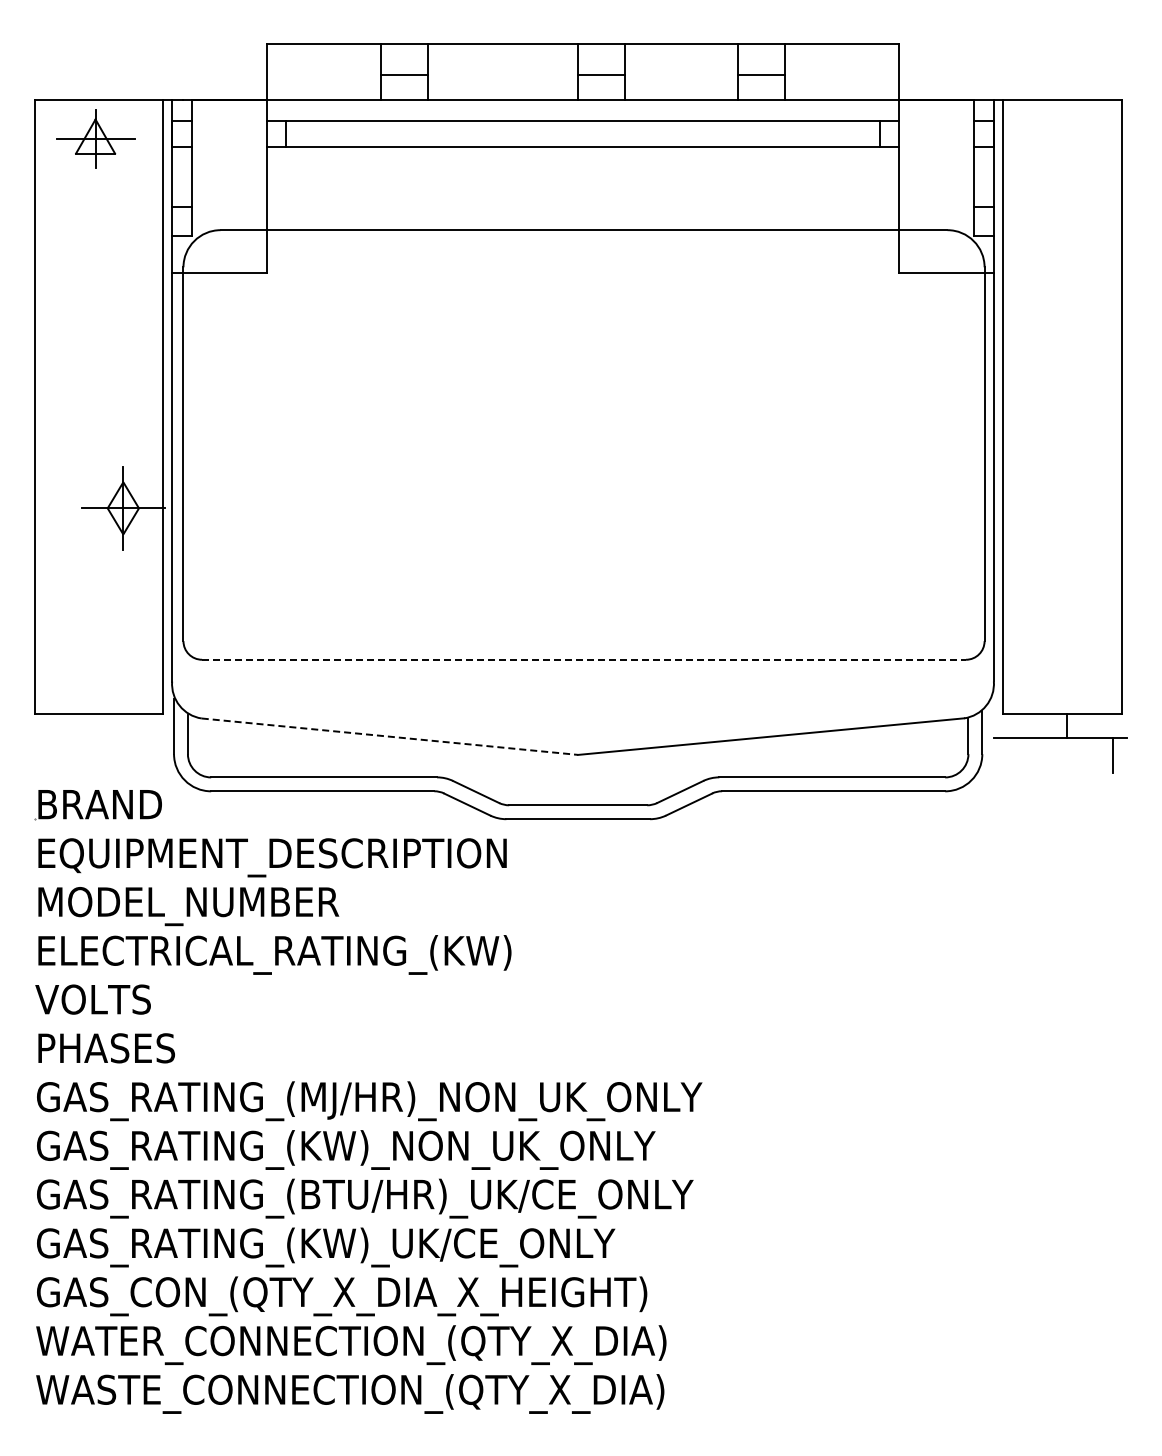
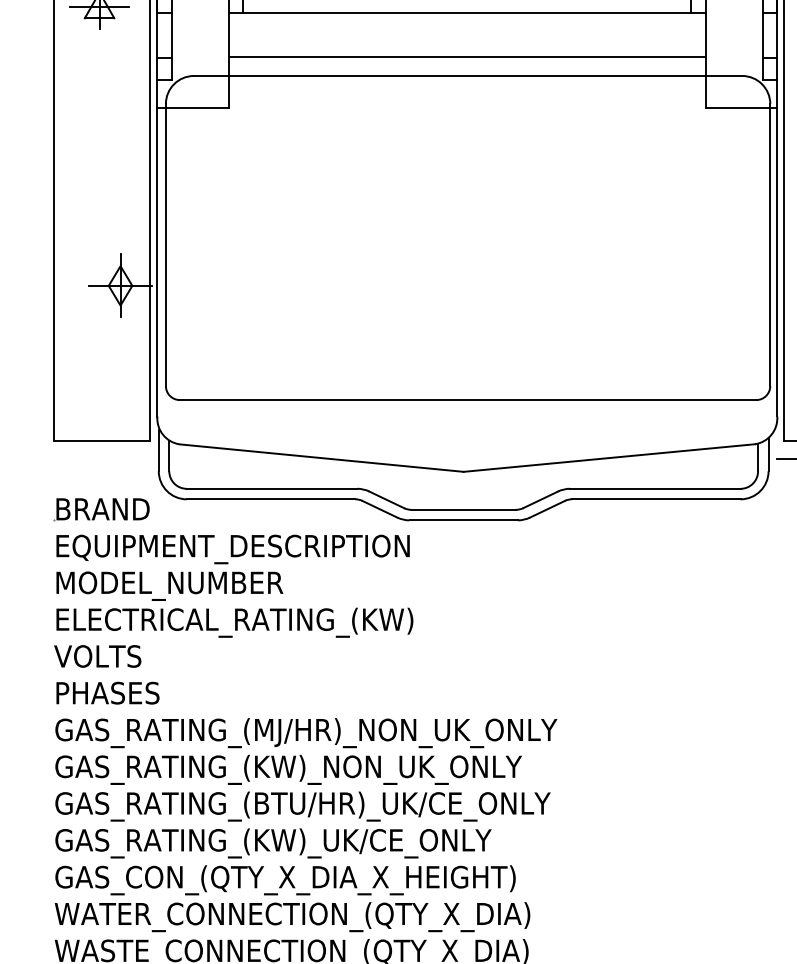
line: (582, 204) -> (466, 56), added
line: (584, 659) -> (468, 399), dashed -> solid
line: (390, 736) -> (322, 457), dashed -> solid

